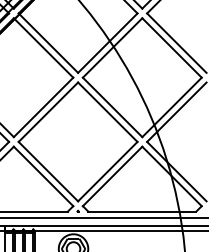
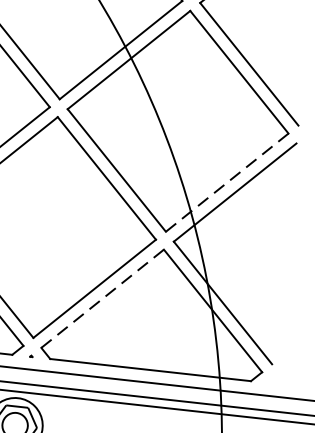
line: (171, 107) -> (226, 182), solid -> dashed
line: (112, 176) -> (102, 298), solid -> dashed

